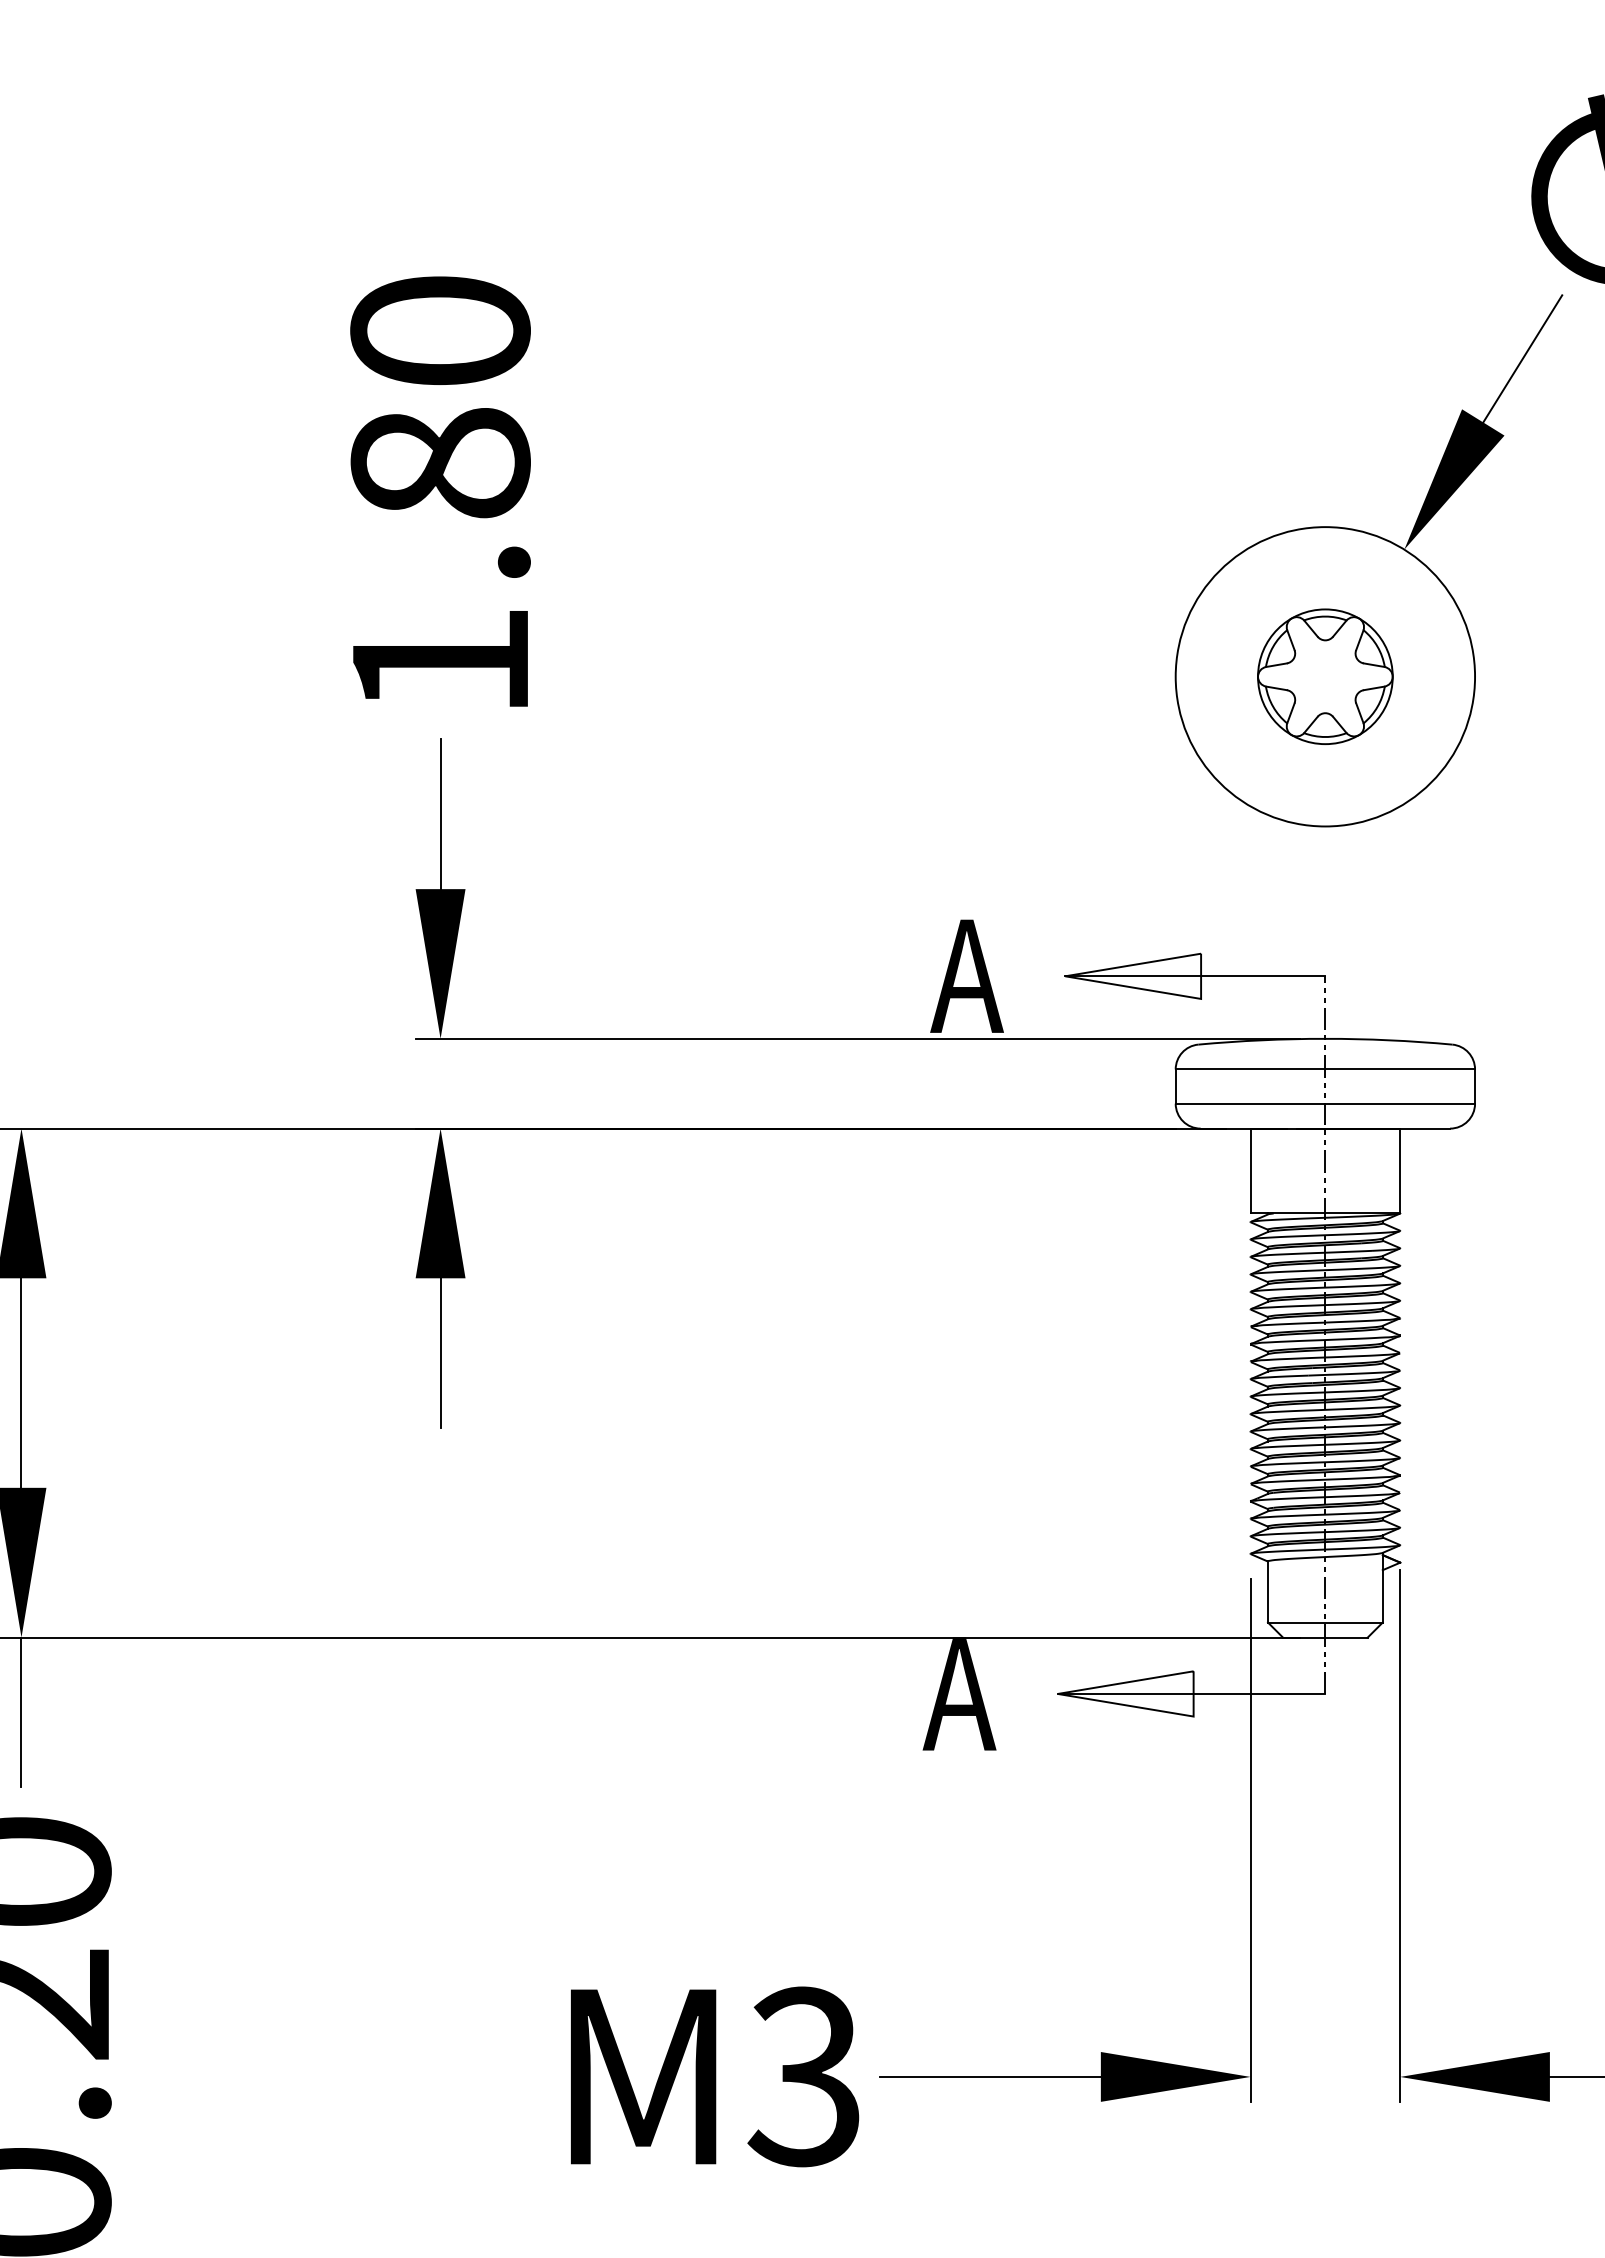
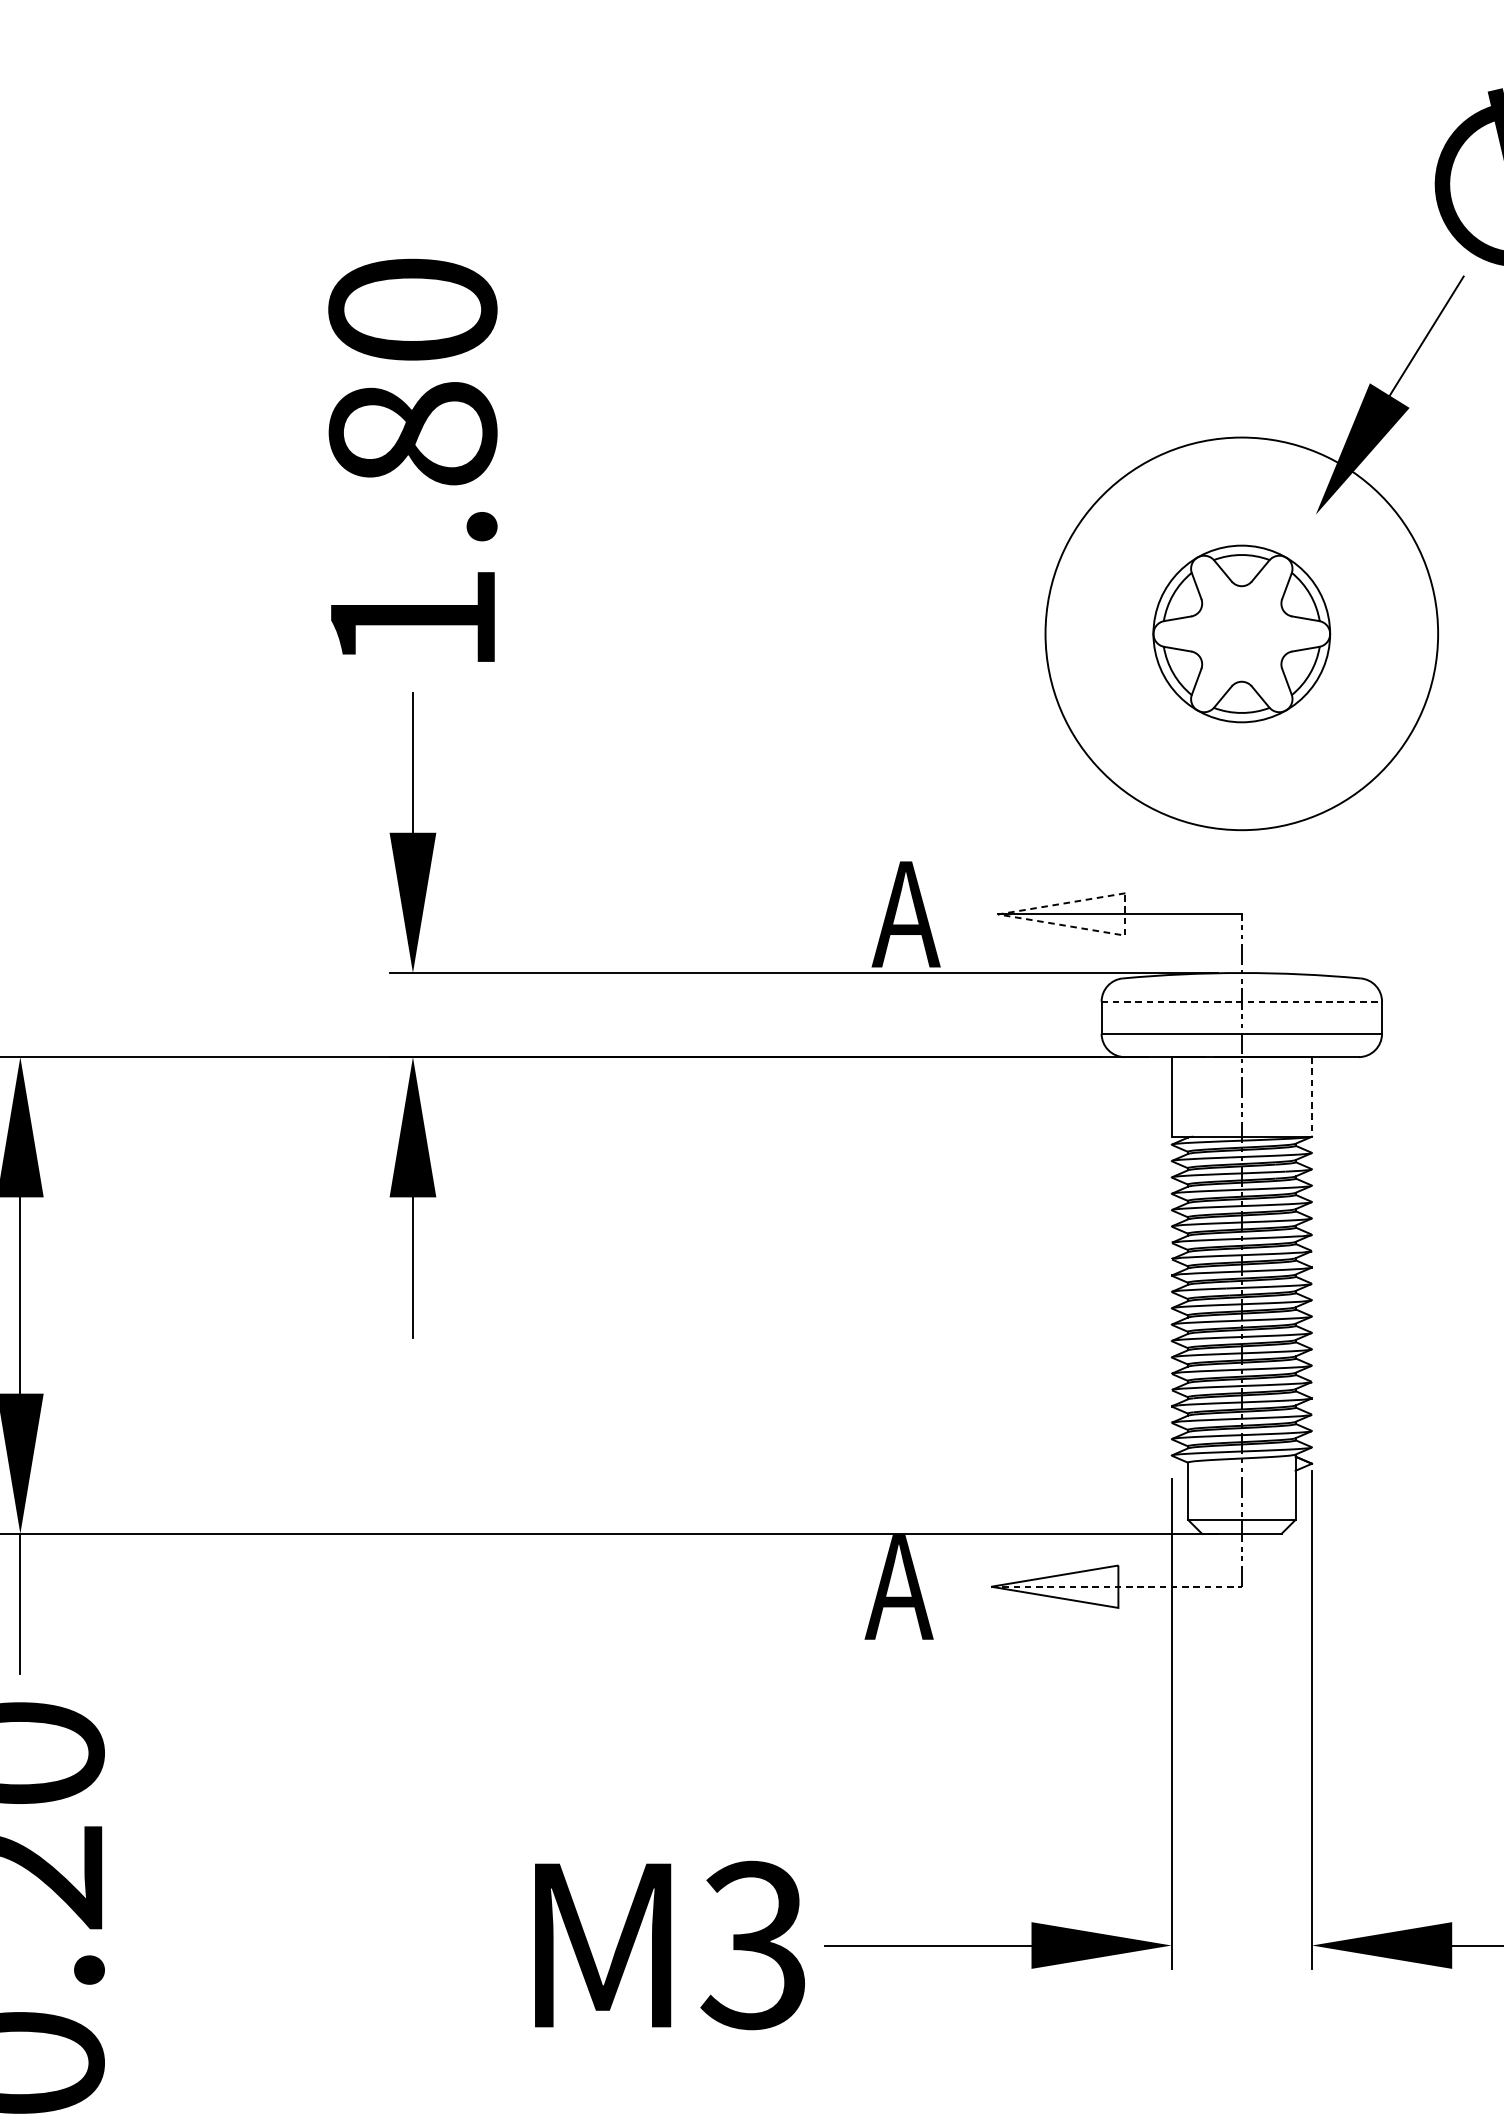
circle: (1325, 676) -> (1241, 633), size x1.4
part: (1325, 676) -> (1241, 633), size x1.4
line: (1087, 980) -> (1018, 918), solid -> dashed
line: (1325, 1069) -> (1241, 1001), solid -> dashed
line: (1400, 1171) -> (1312, 1097), solid -> dashed
line: (1191, 1693) -> (1116, 1586), solid -> dashed

